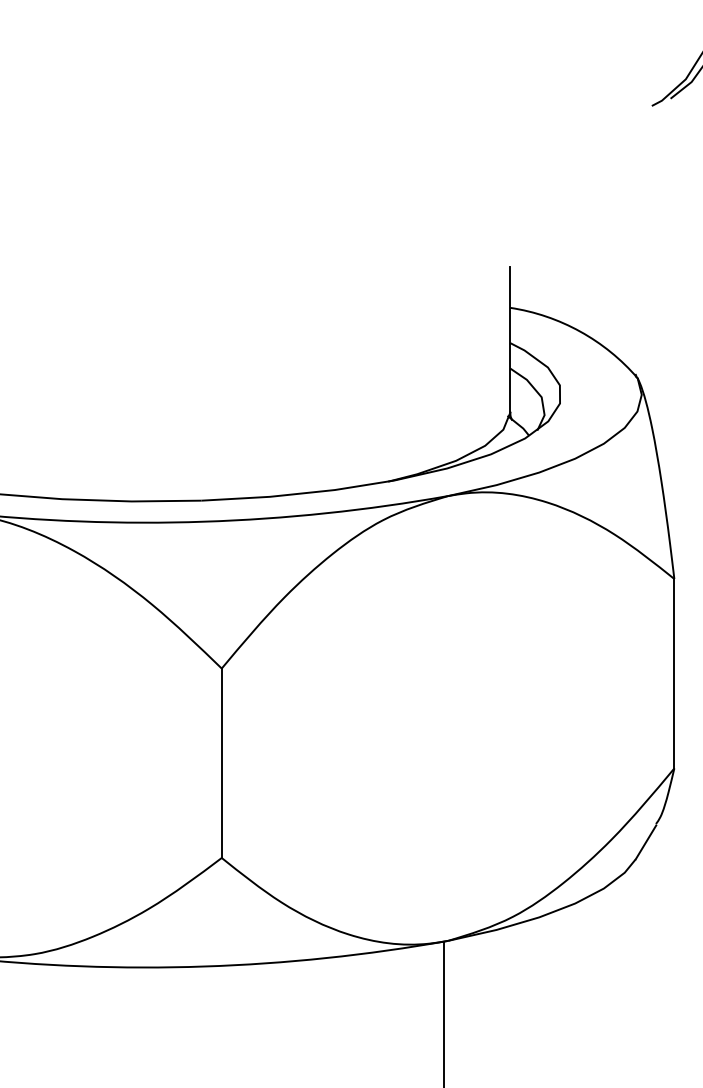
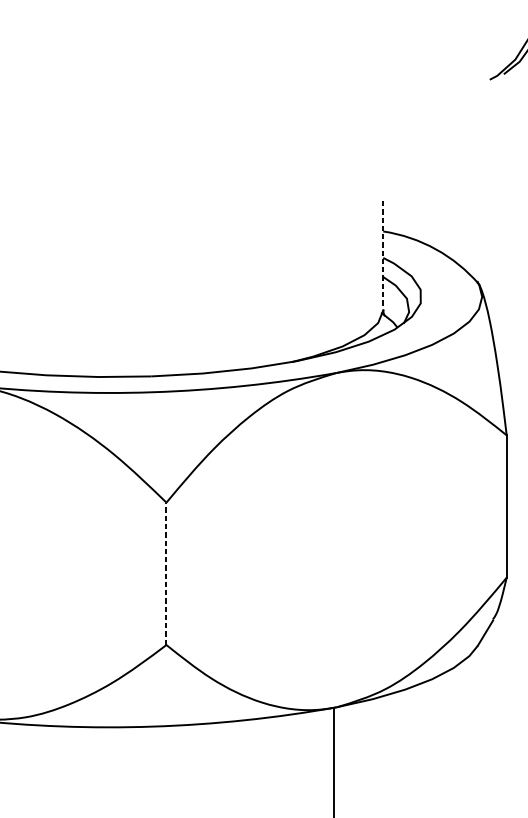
line: (510, 339) -> (383, 255), solid -> dashed
line: (221, 763) -> (166, 573), solid -> dashed

